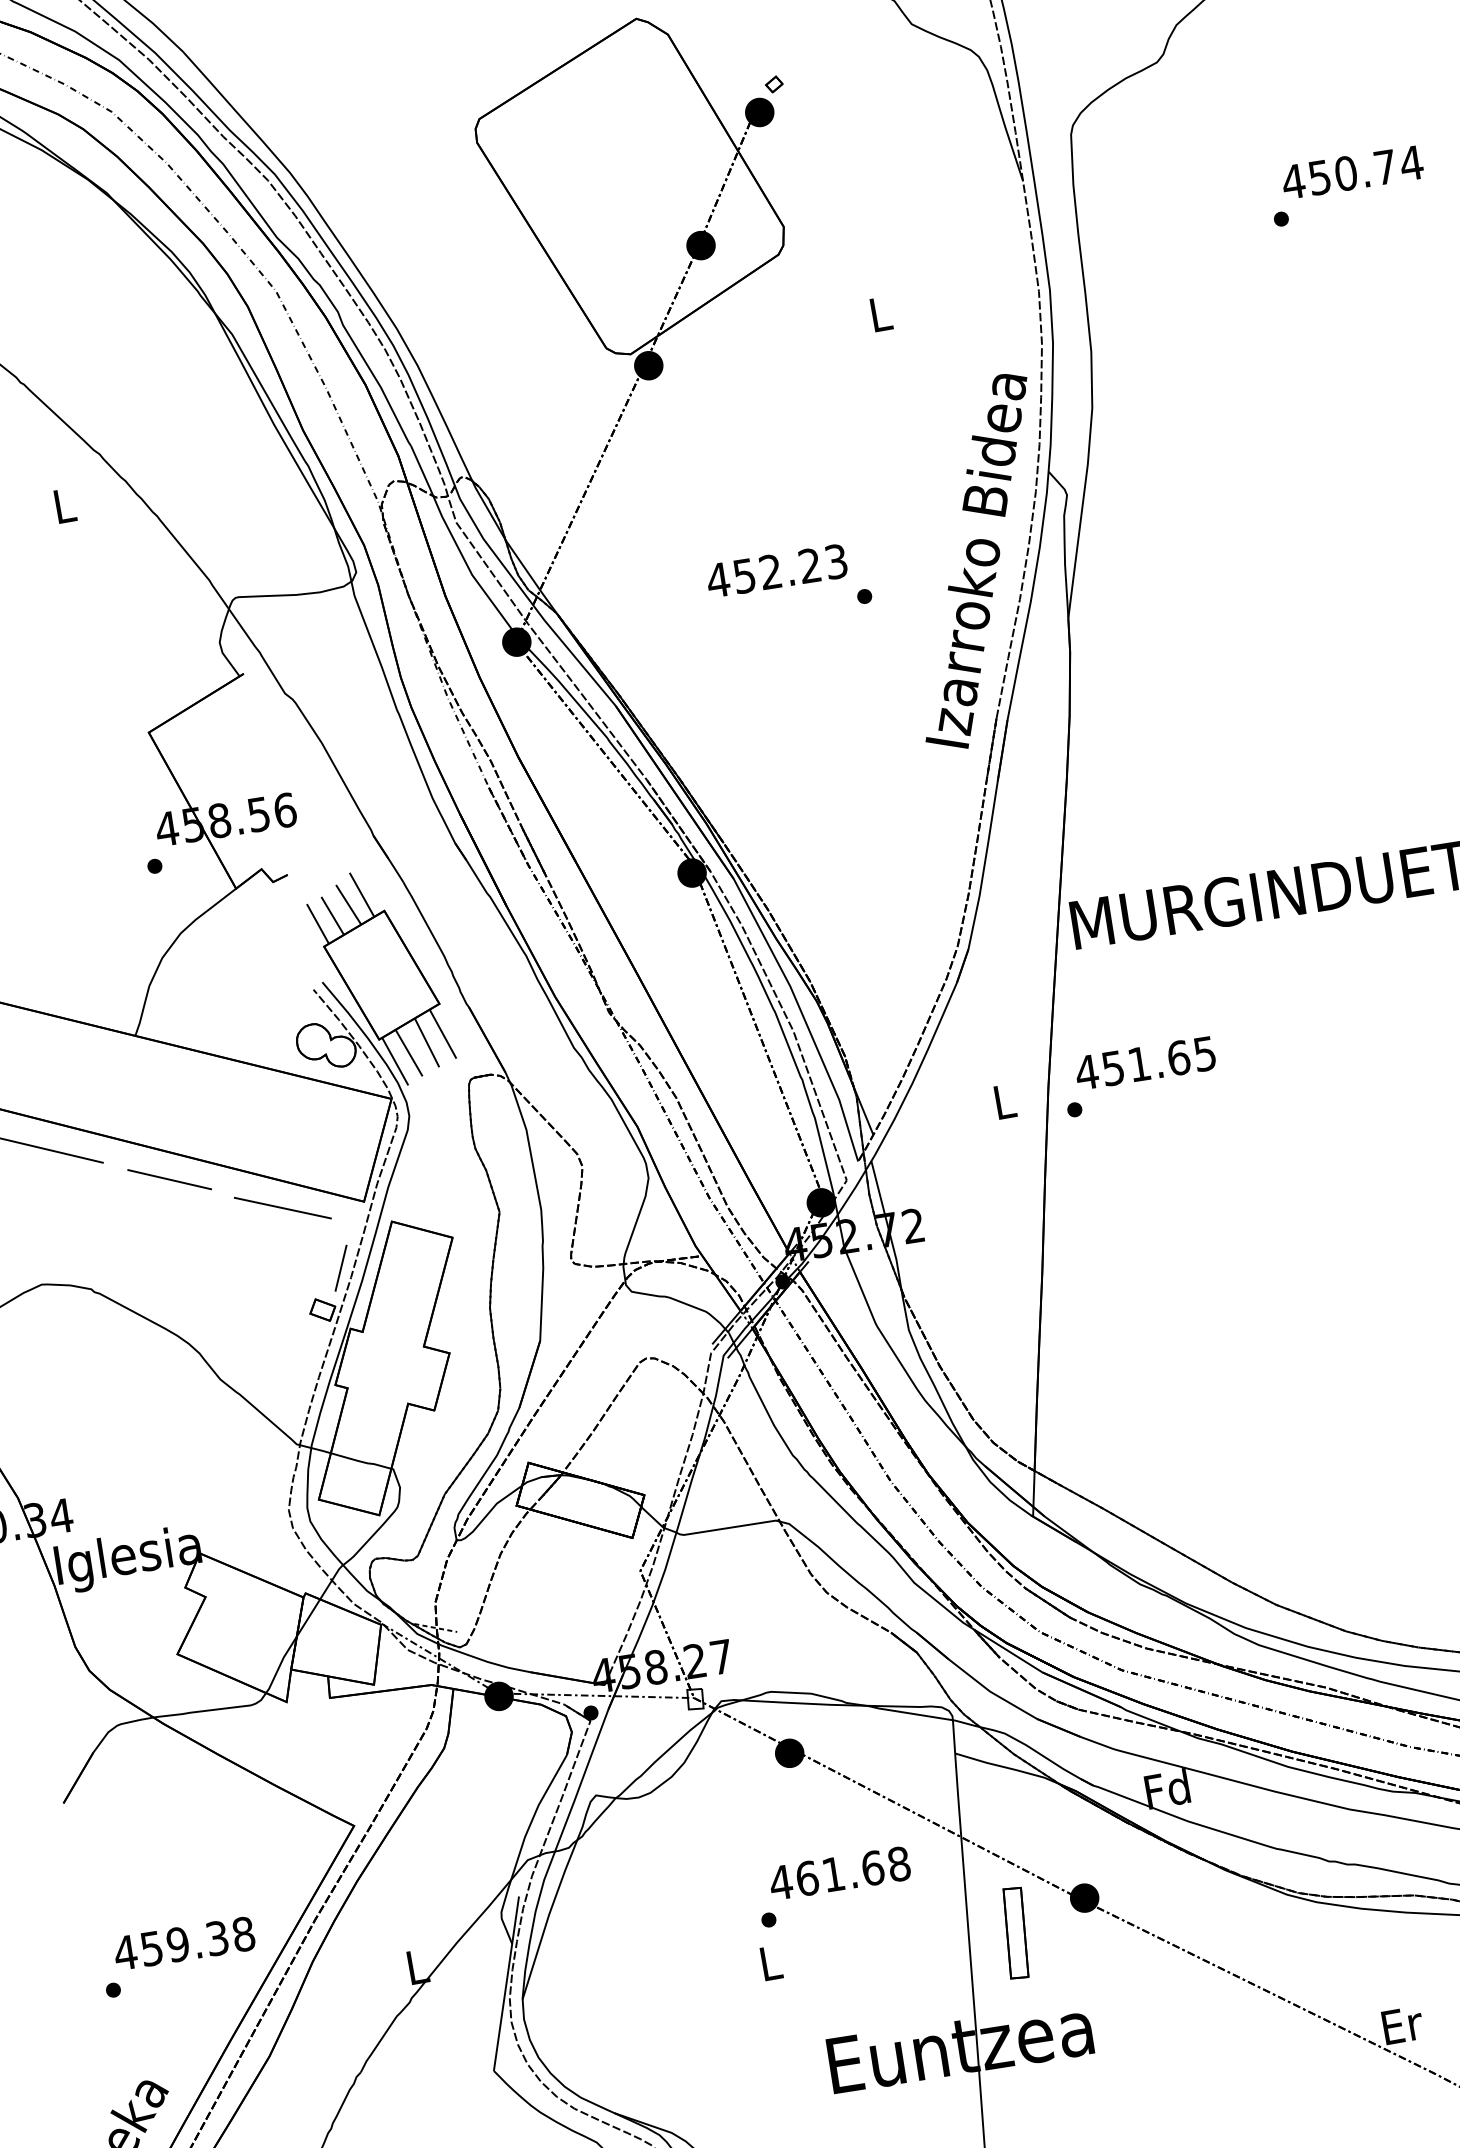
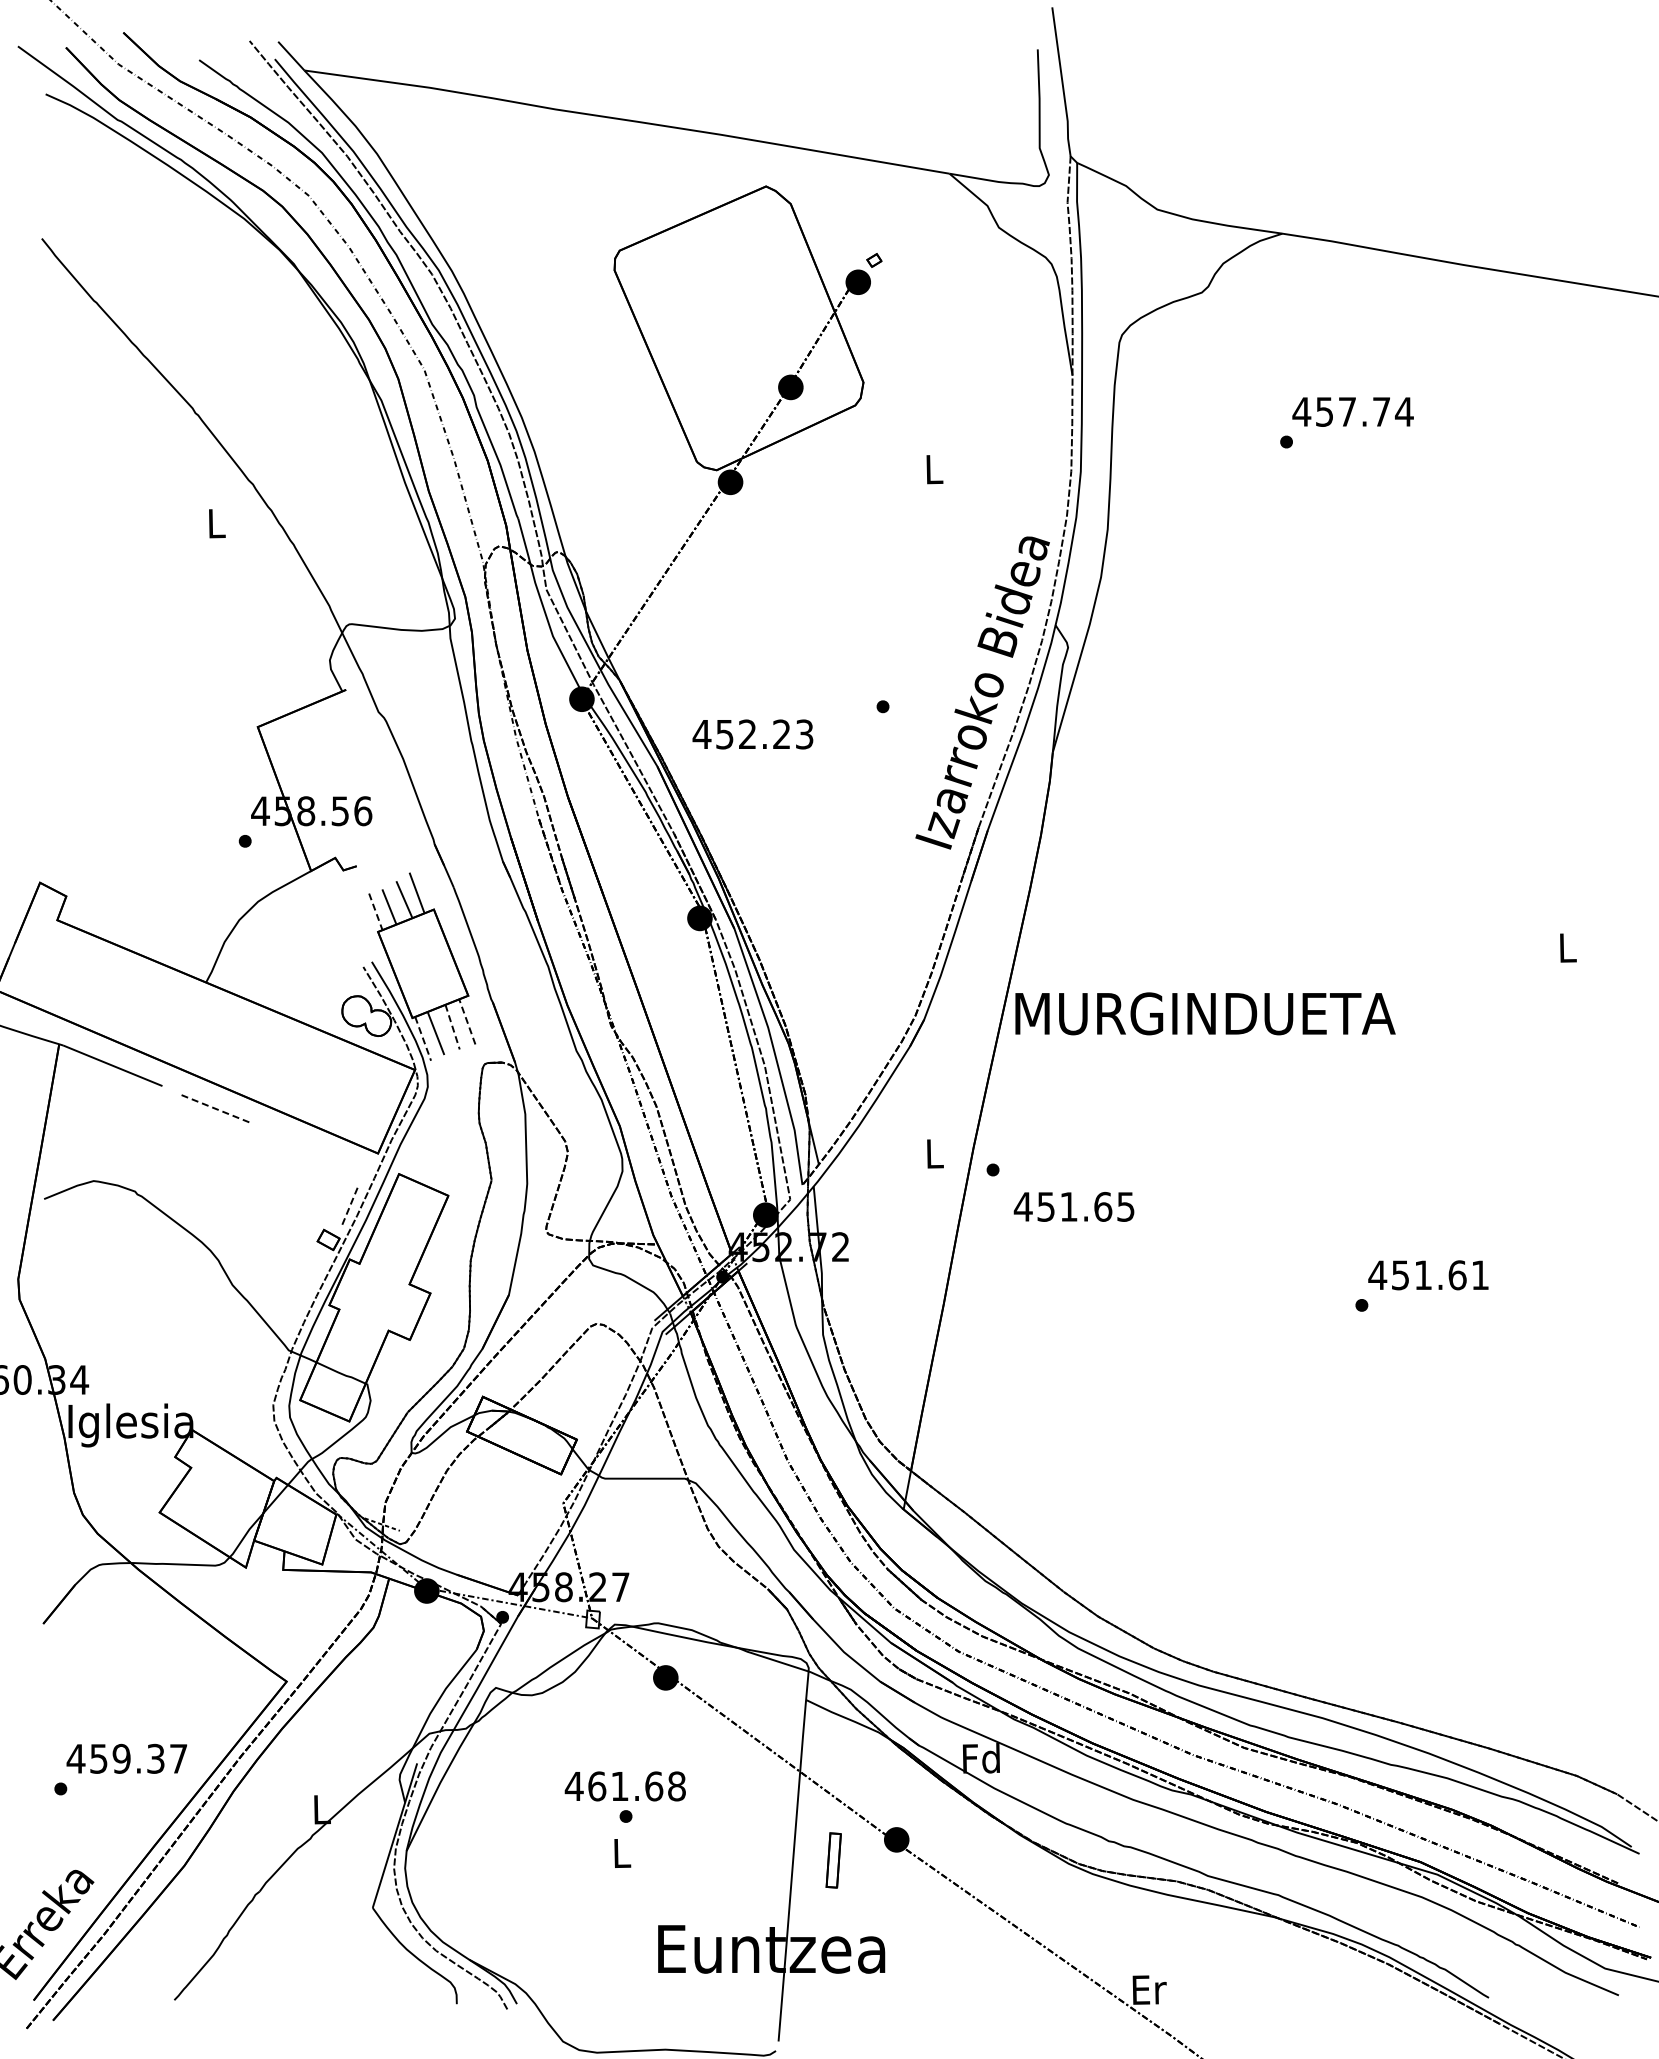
text: (1346, 173) -> (1347, 411), 450.74 -> 457.74
text: (776, 571) -> (752, 734), moved
line: (318, 924) -> (376, 912), solid -> dashed
line: (443, 1033) -> (467, 1021), solid -> dashed
line: (427, 1043) -> (452, 1027), solid -> dashed
line: (395, 1062) -> (423, 1039), solid -> dashed
text: (1144, 1062) -> (1073, 1206), moved
line: (170, 1180) -> (216, 1109), solid -> dashed
line: (283, 1208) -> (308, 1148), removed
line: (340, 1267) -> (349, 1206), solid -> dashed
text: (838, 1873) -> (624, 1786), moved
text: (243, 1933) -> (178, 1758), 459.38 -> 459.37
part: (1015, 1933) -> (833, 1860), size x0.7

